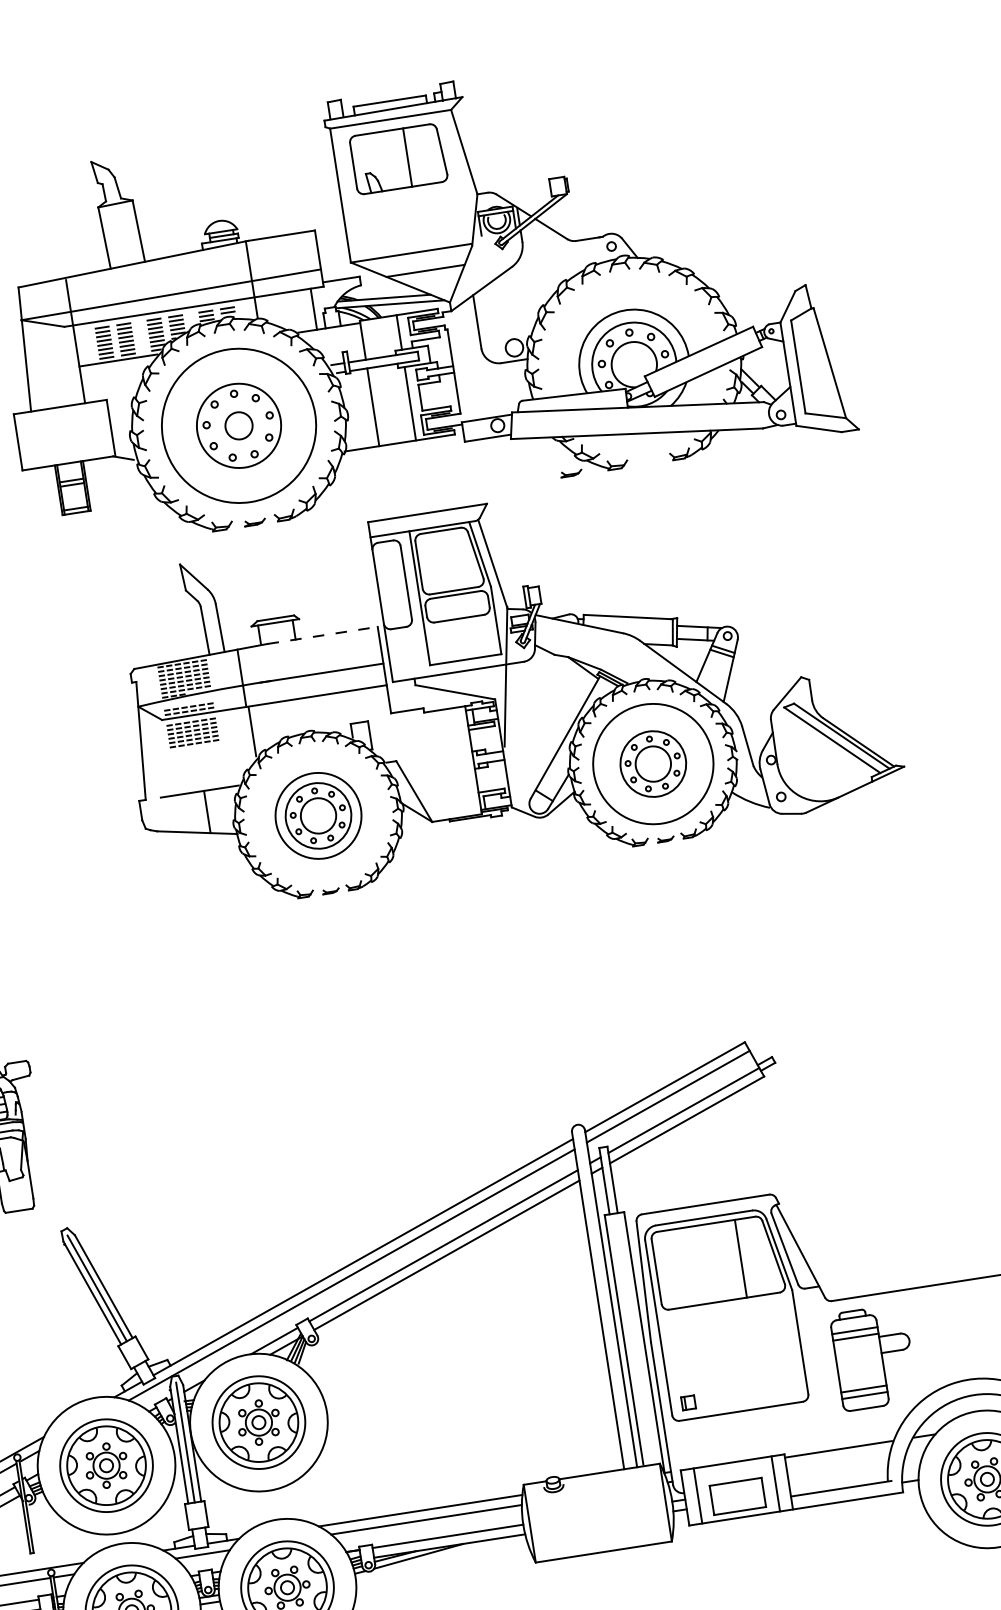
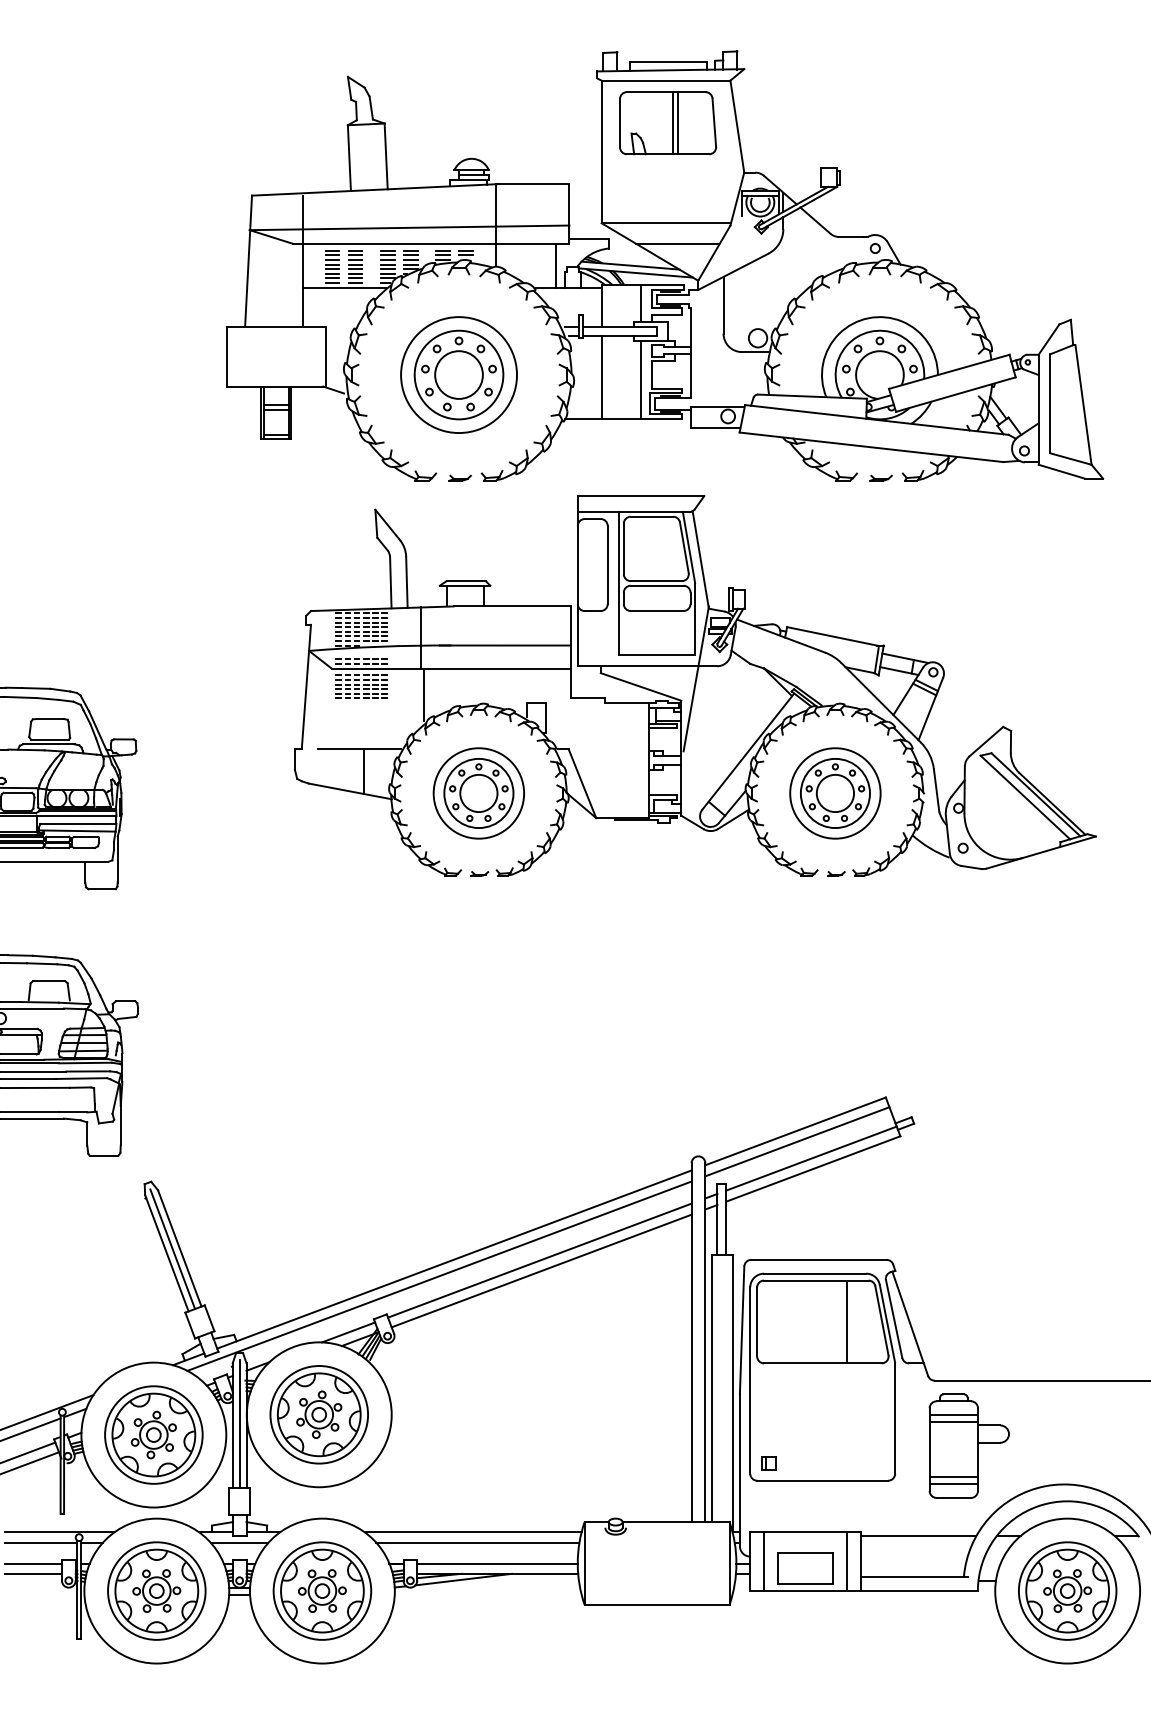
line: (402, 158) -> (672, 123), added
circle: (238, 425) -> (458, 374), size x1.67
circle: (239, 426) -> (459, 375), size x0.71
part: (570, 473) -> (880, 477), moved
line: (322, 635) -> (512, 606), dashed -> solid
circle: (653, 764) -> (835, 793), size x0.71

